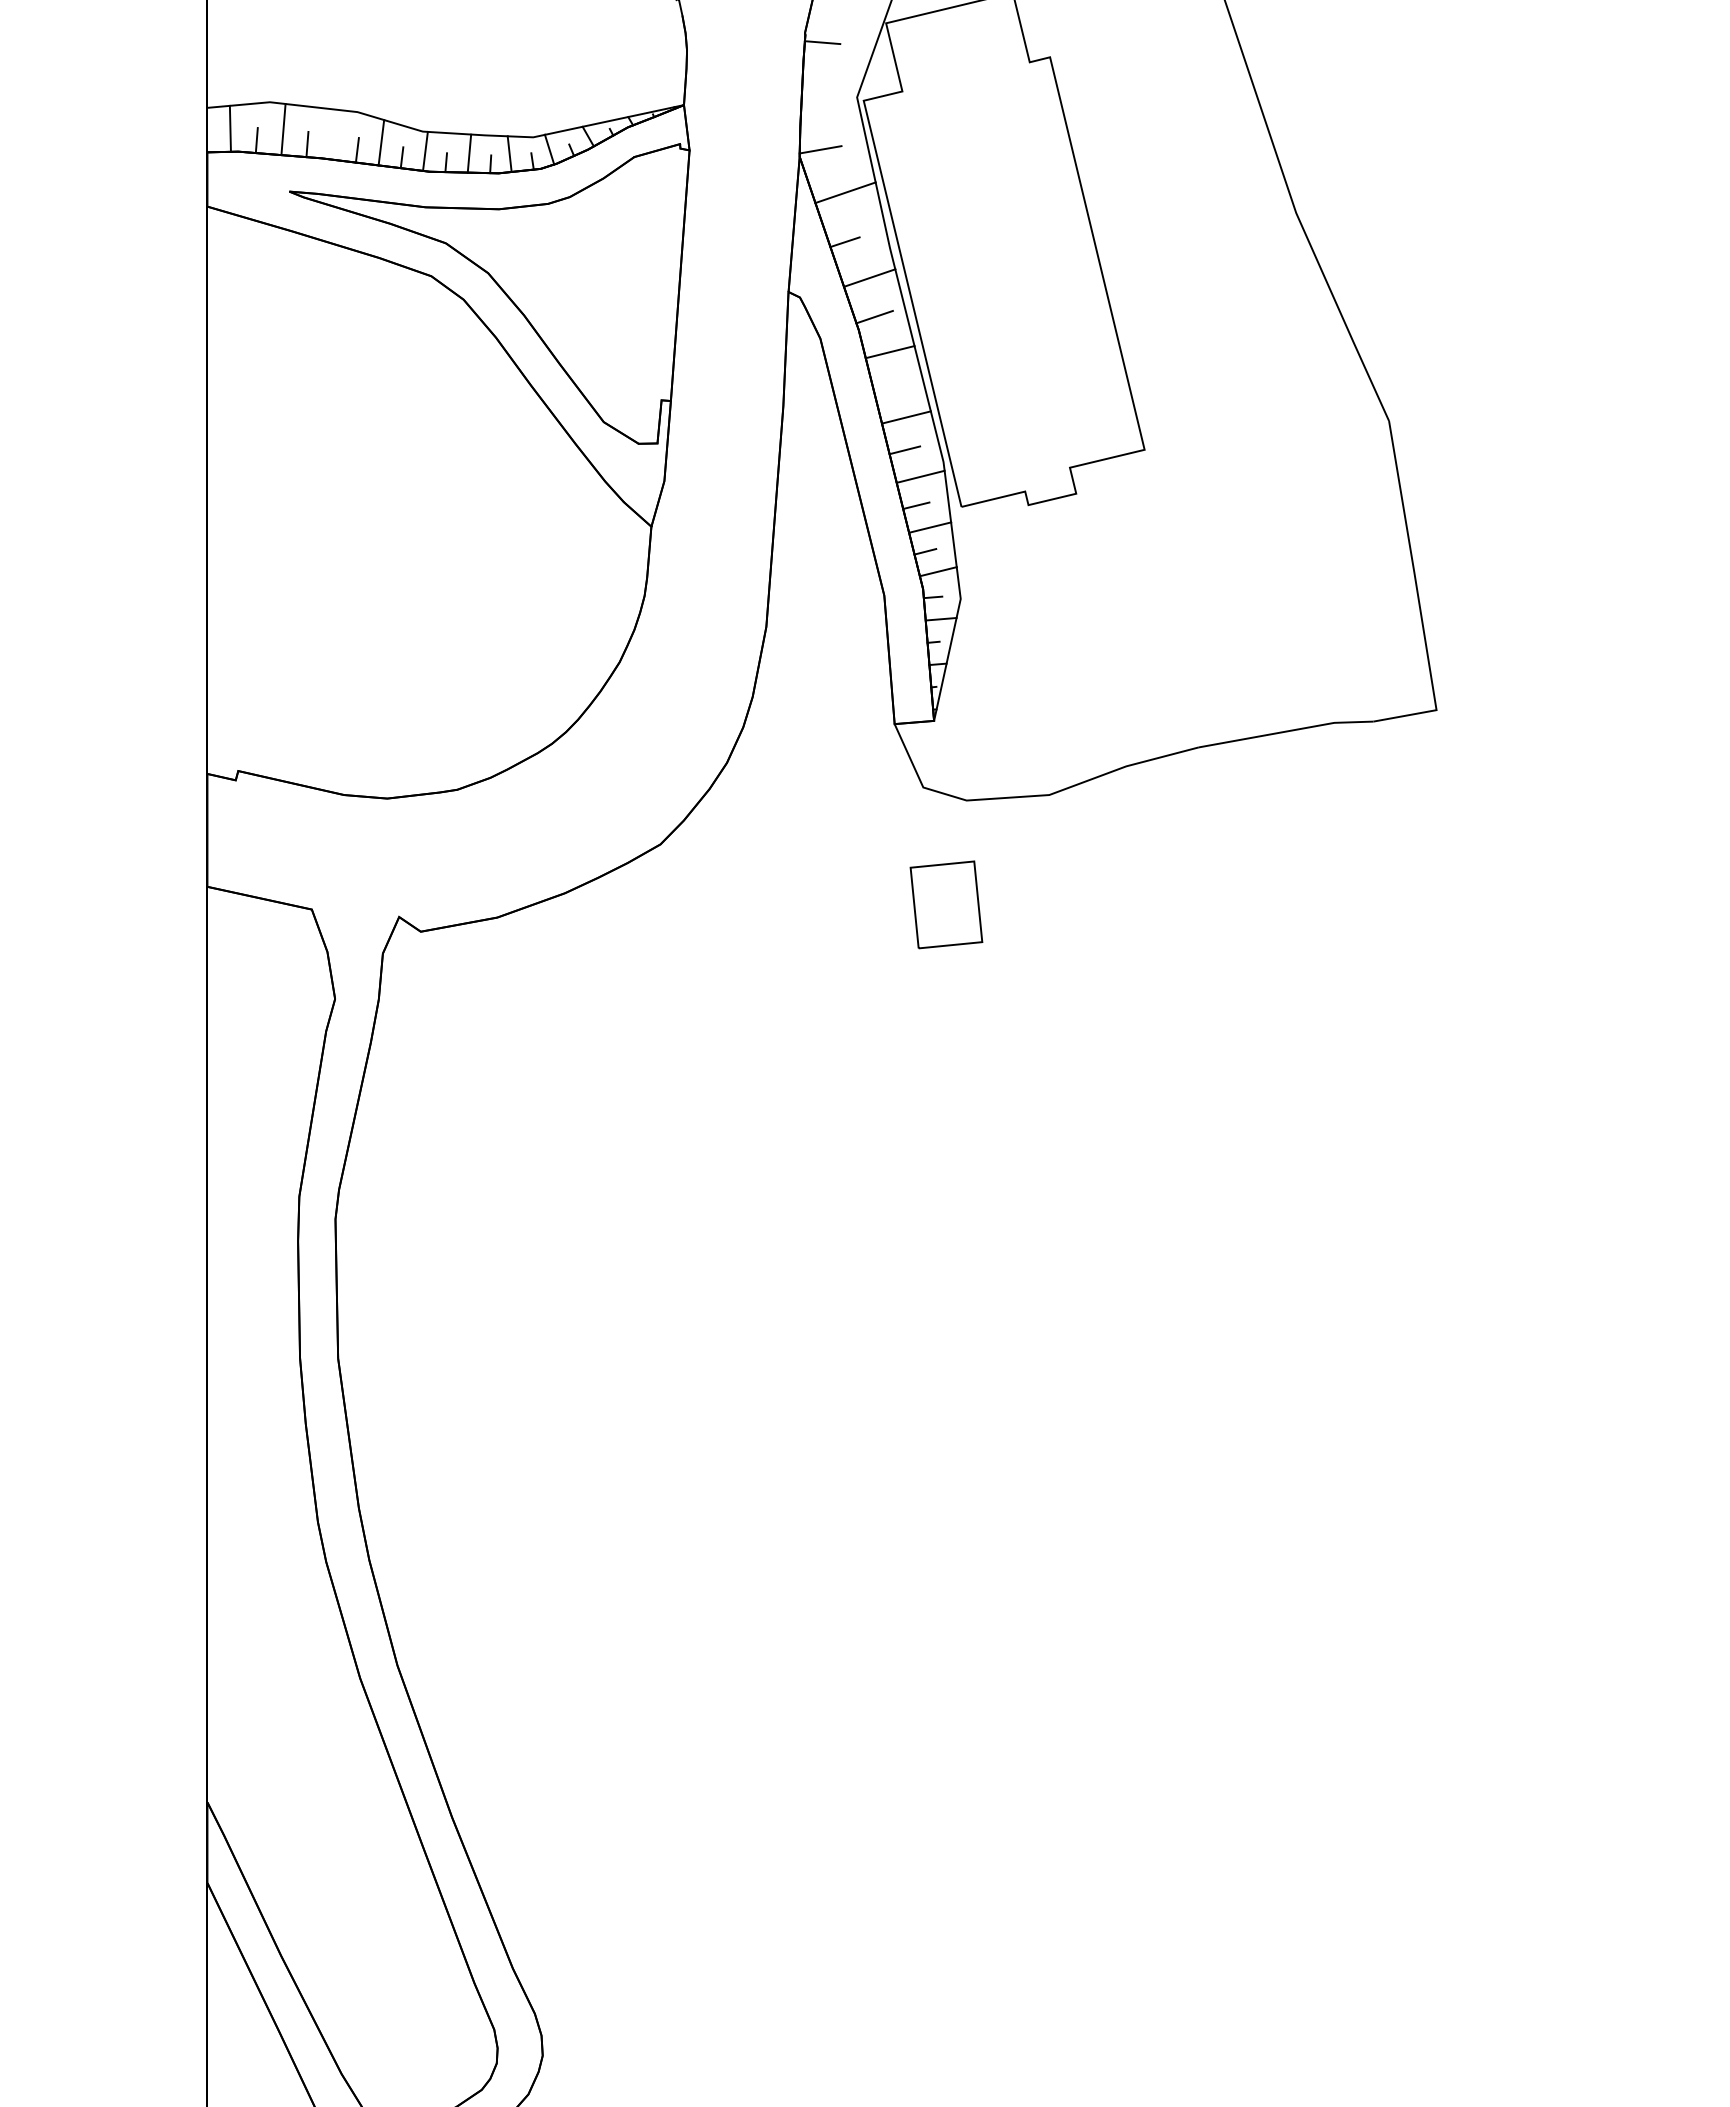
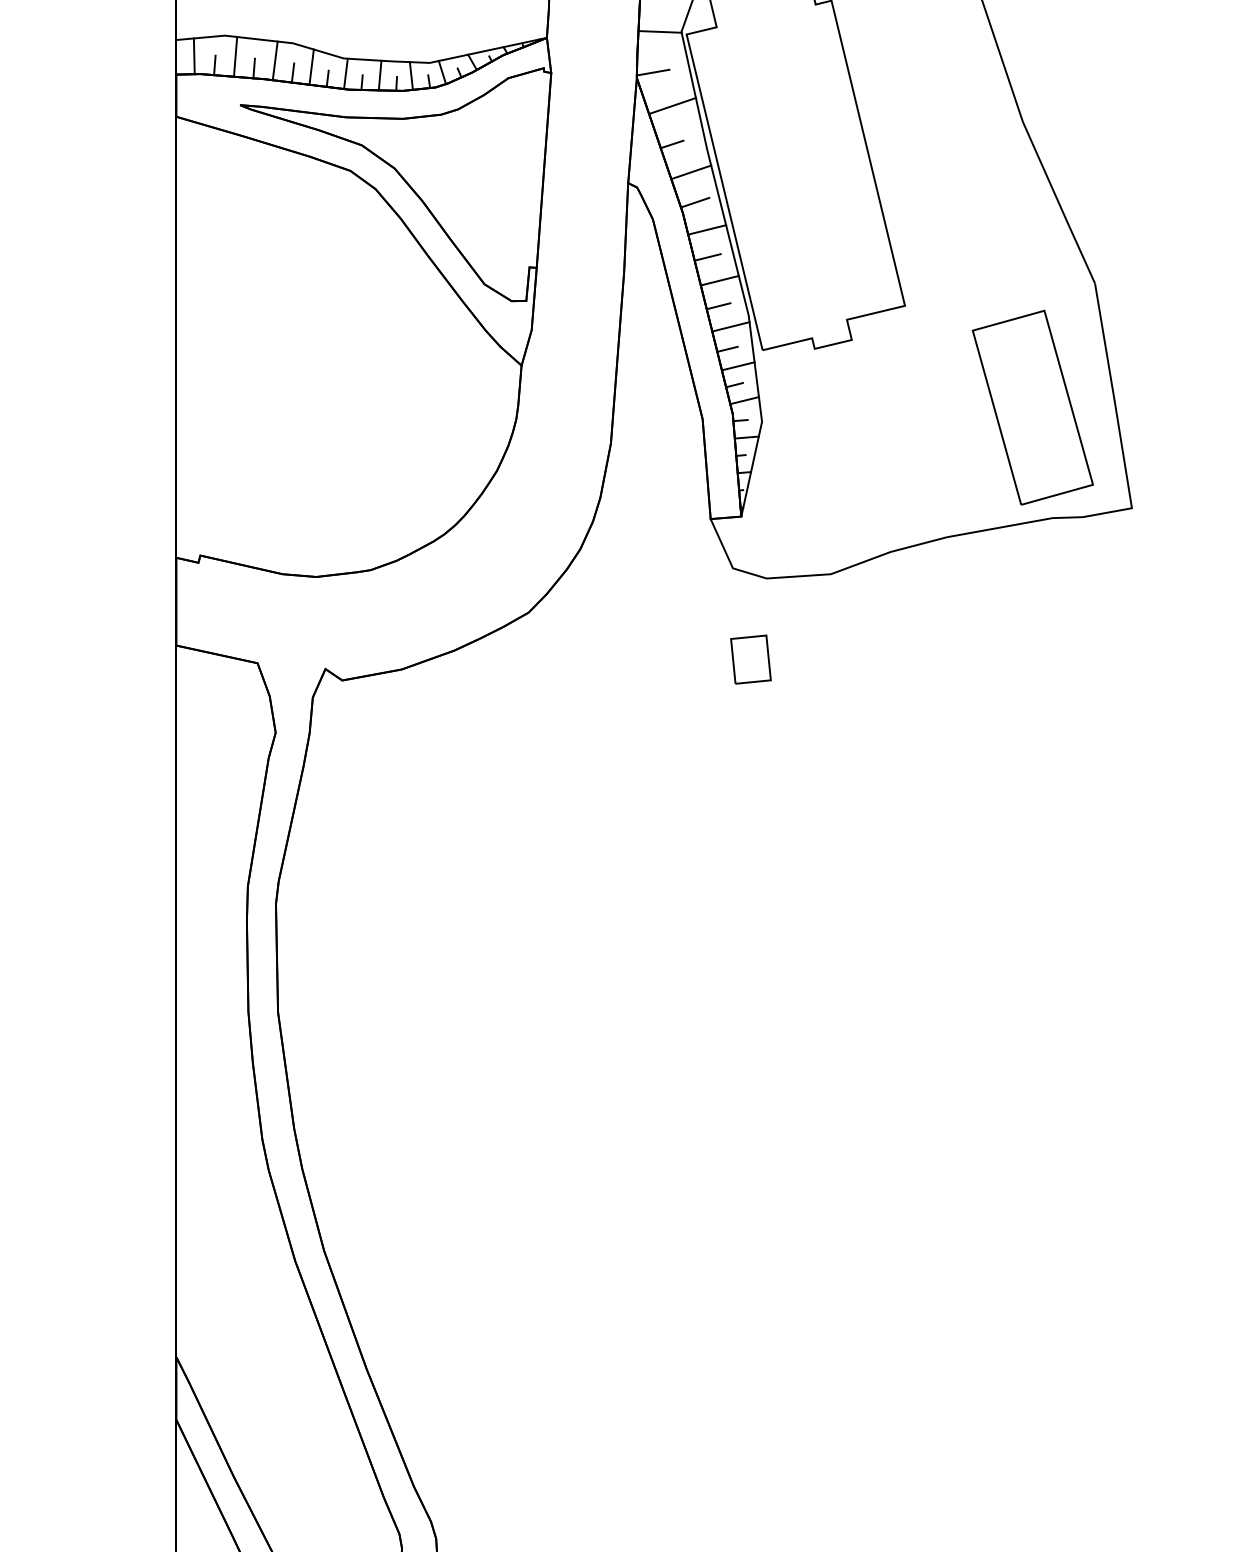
line: (829, 97) -> (660, 31), added
line: (334, 134) -> (275, 60), added
line: (890, 387) -> (707, 257), added
part: (1308, 580) -> (1032, 407), added
part: (946, 904) -> (750, 659), size x0.71

